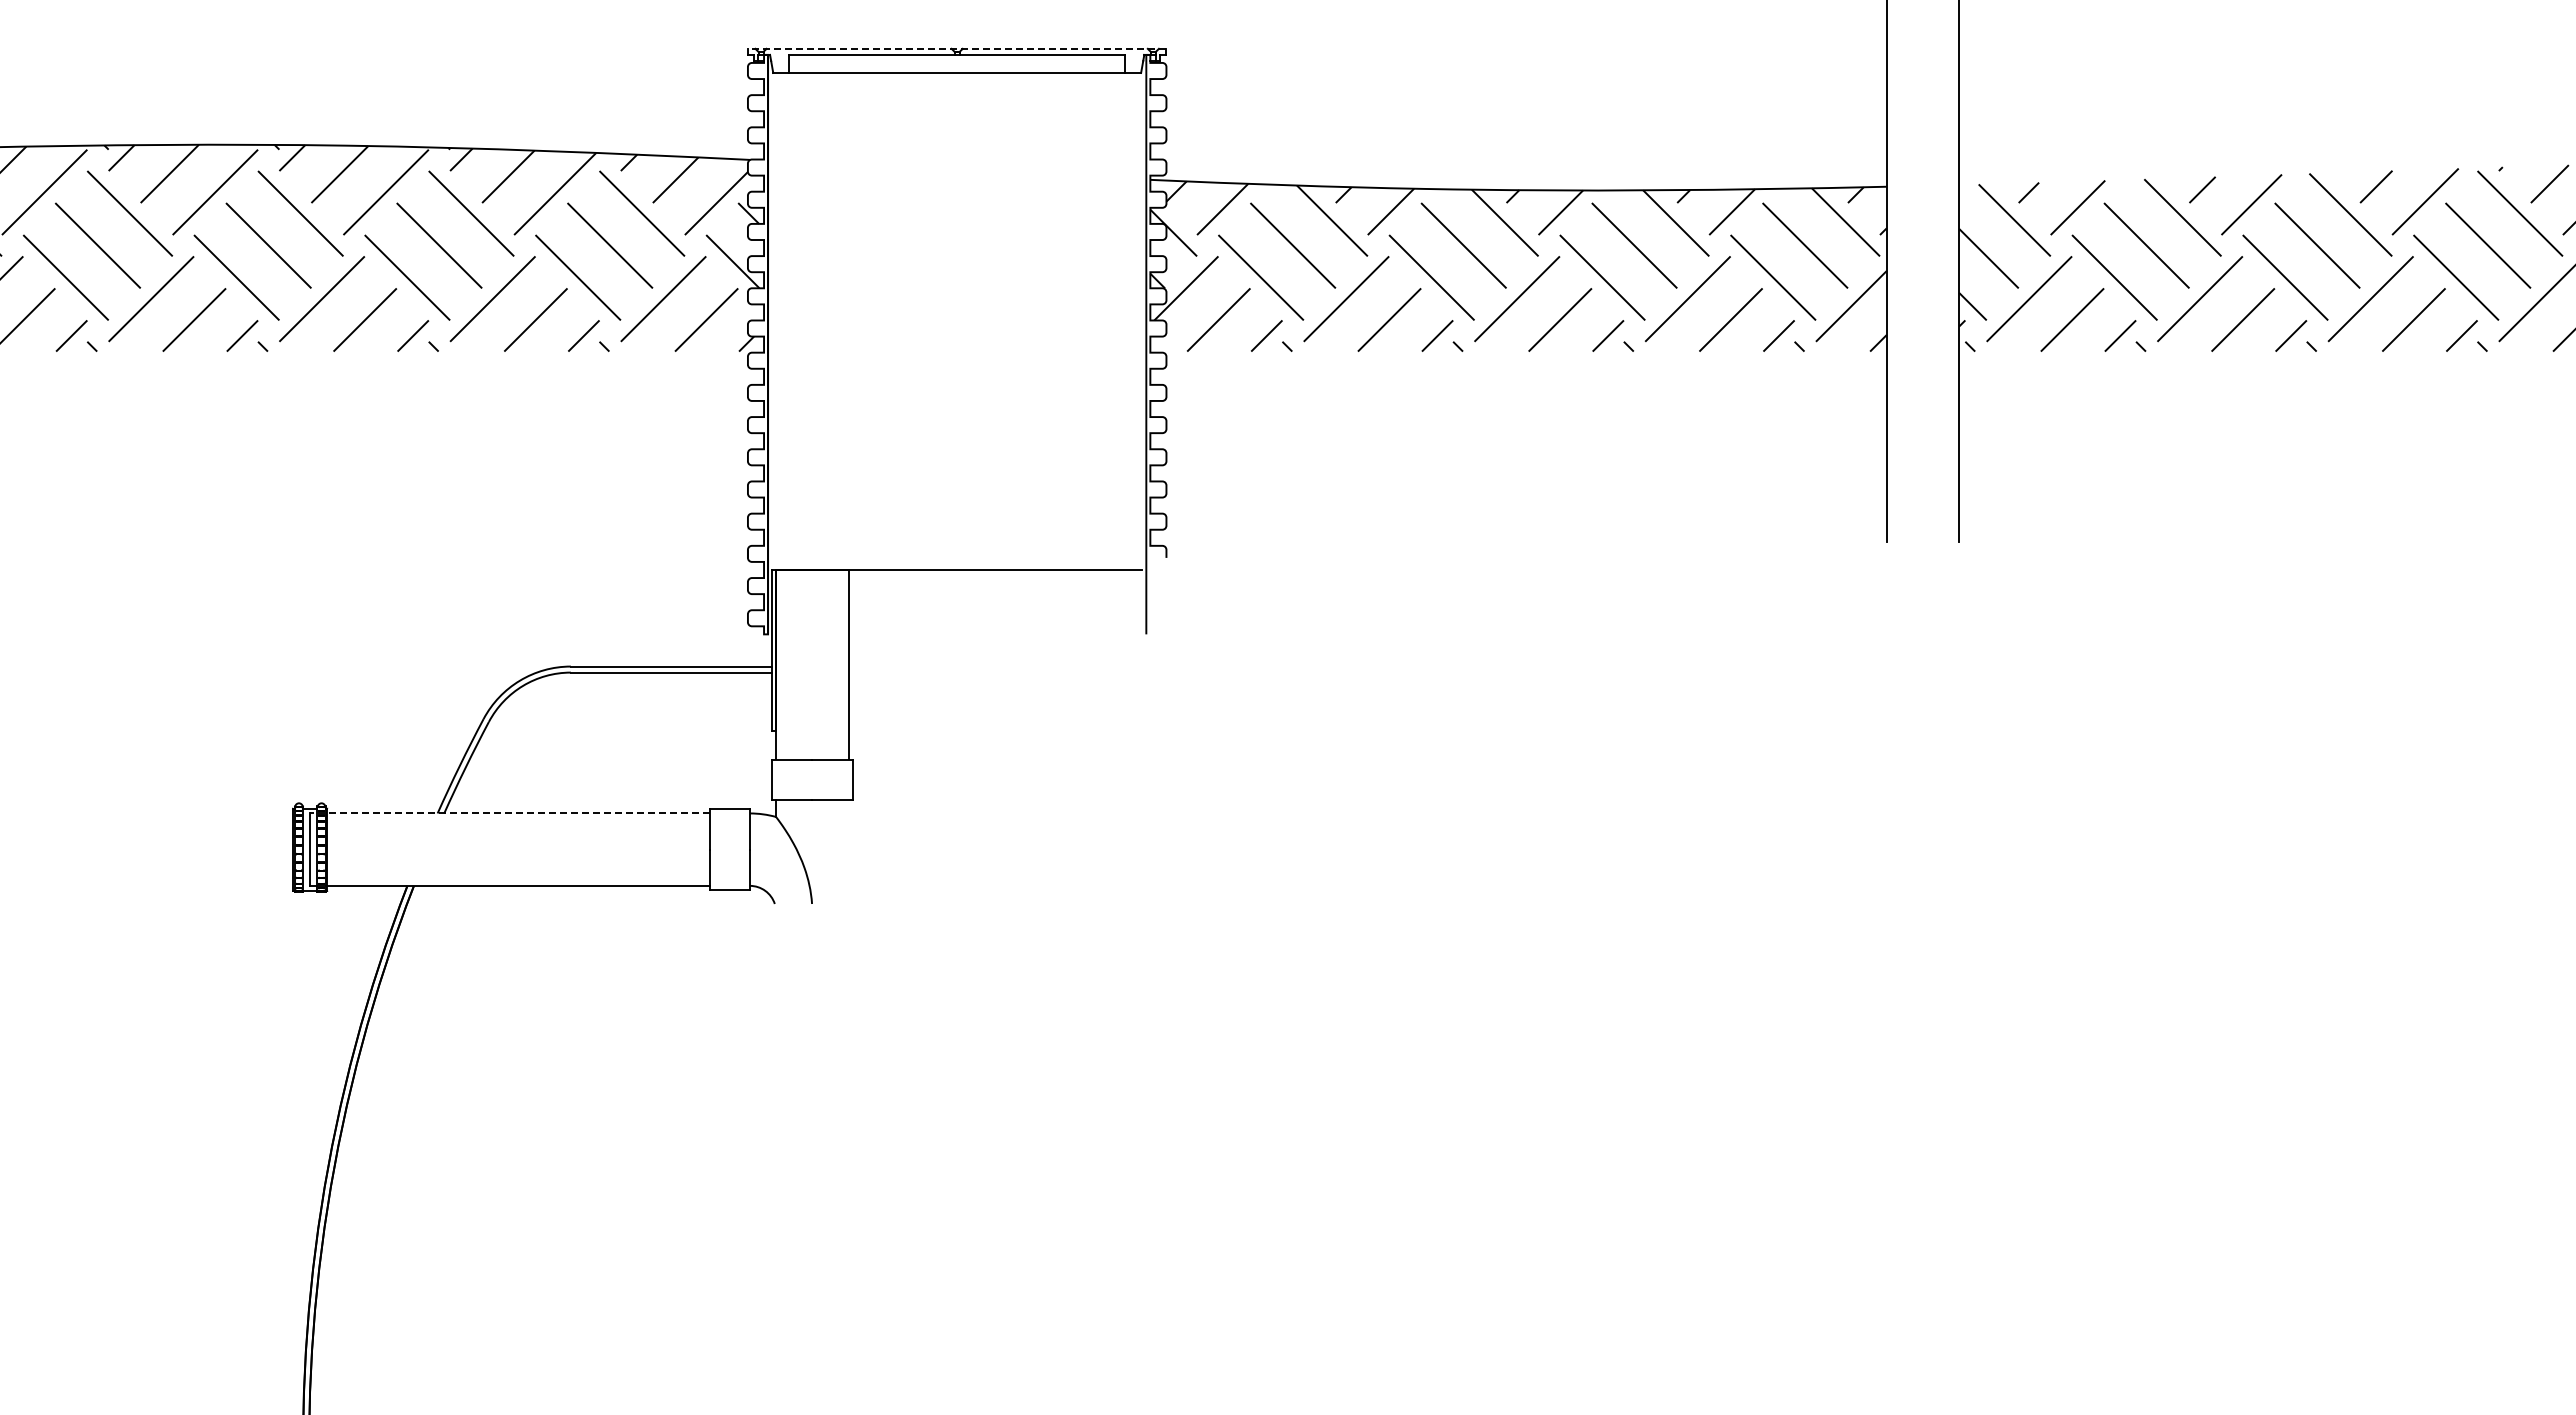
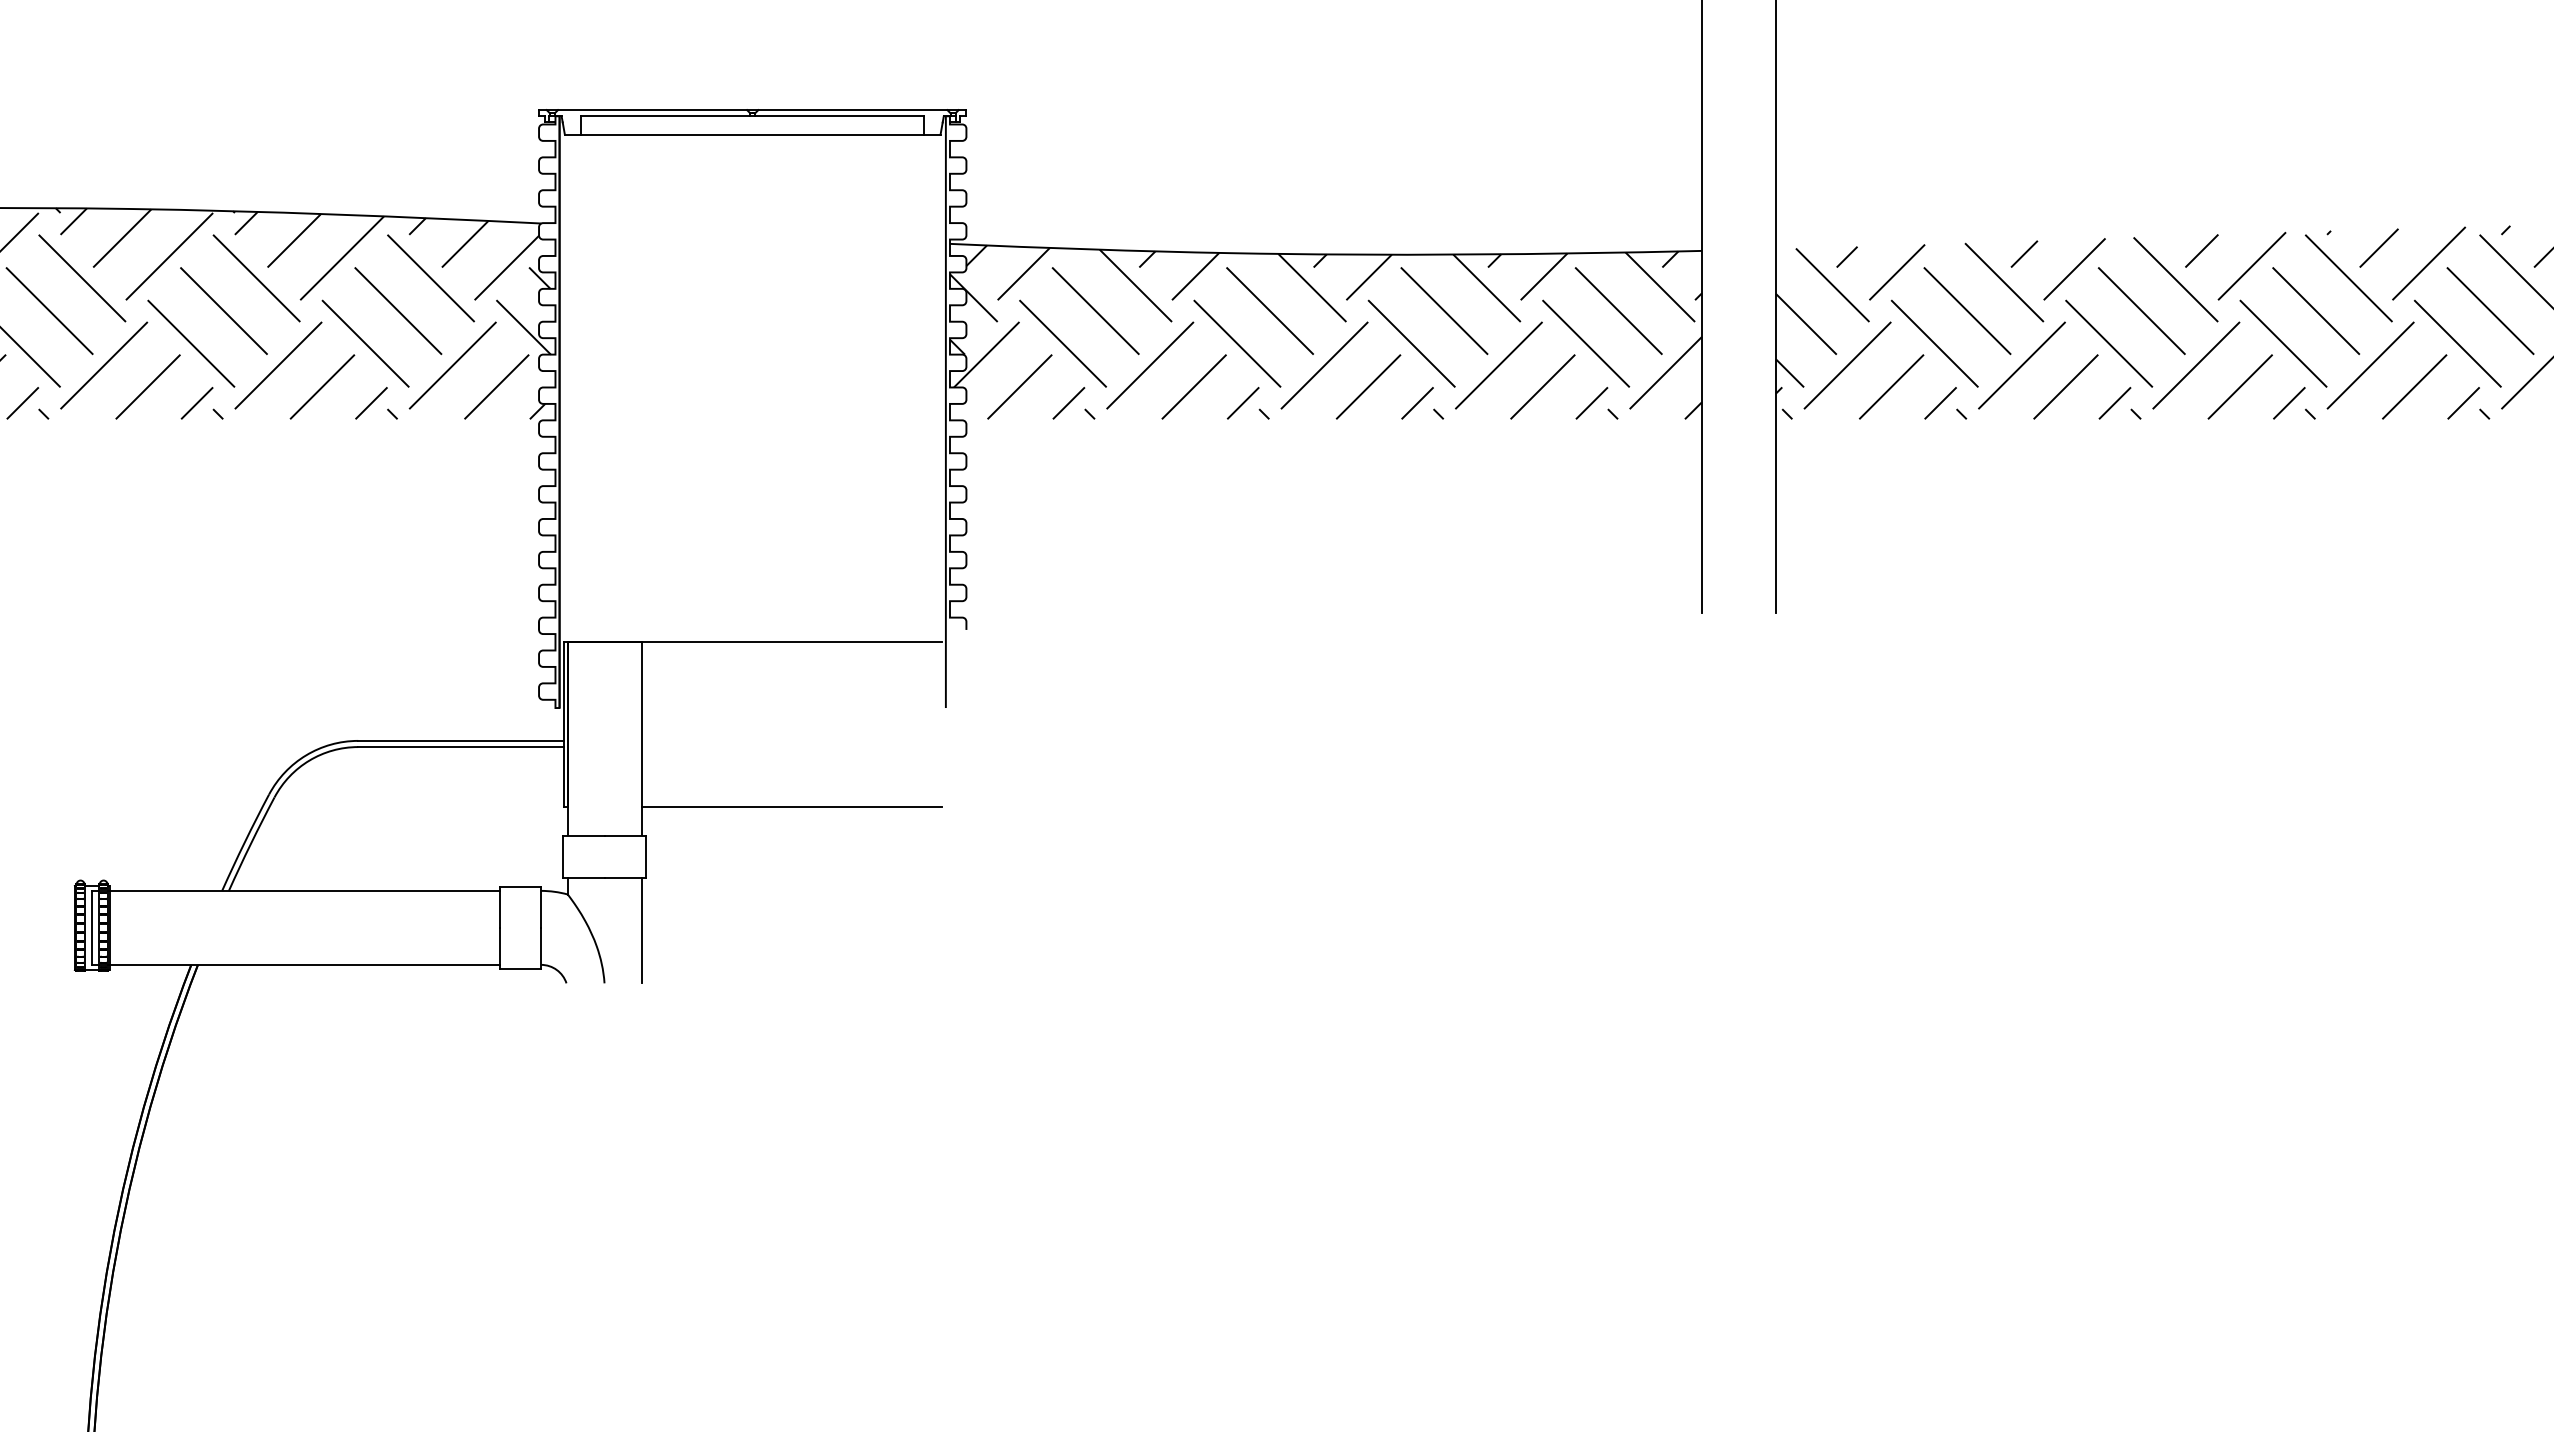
line: (956, 48) -> (752, 109), dashed -> solid
line: (995, 730) -> (791, 806), added
line: (510, 813) -> (296, 890), dashed -> solid
line: (848, 851) -> (641, 929), added

